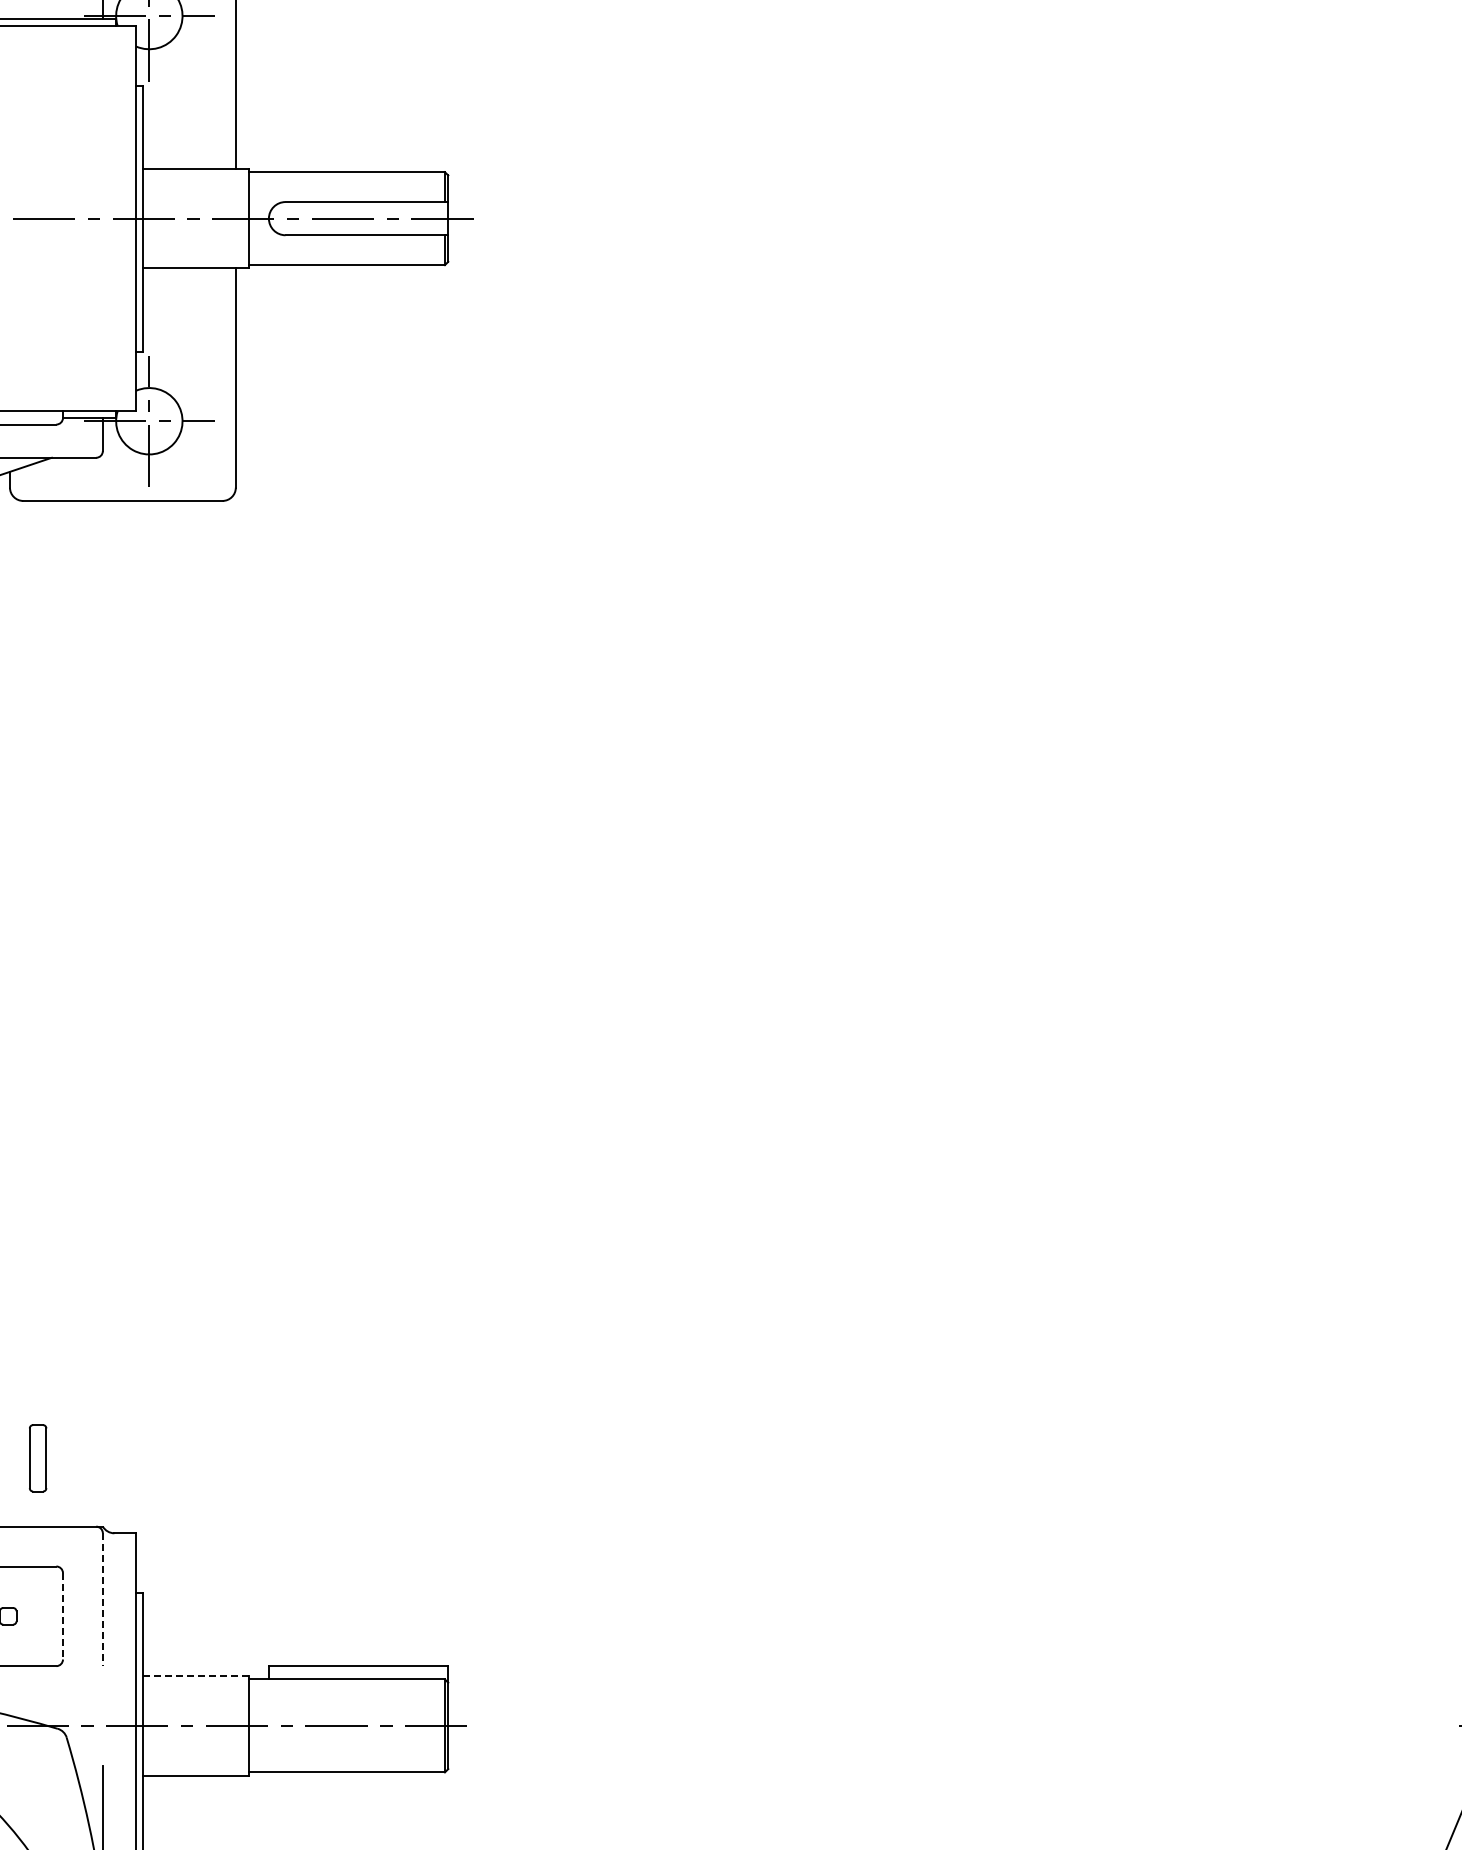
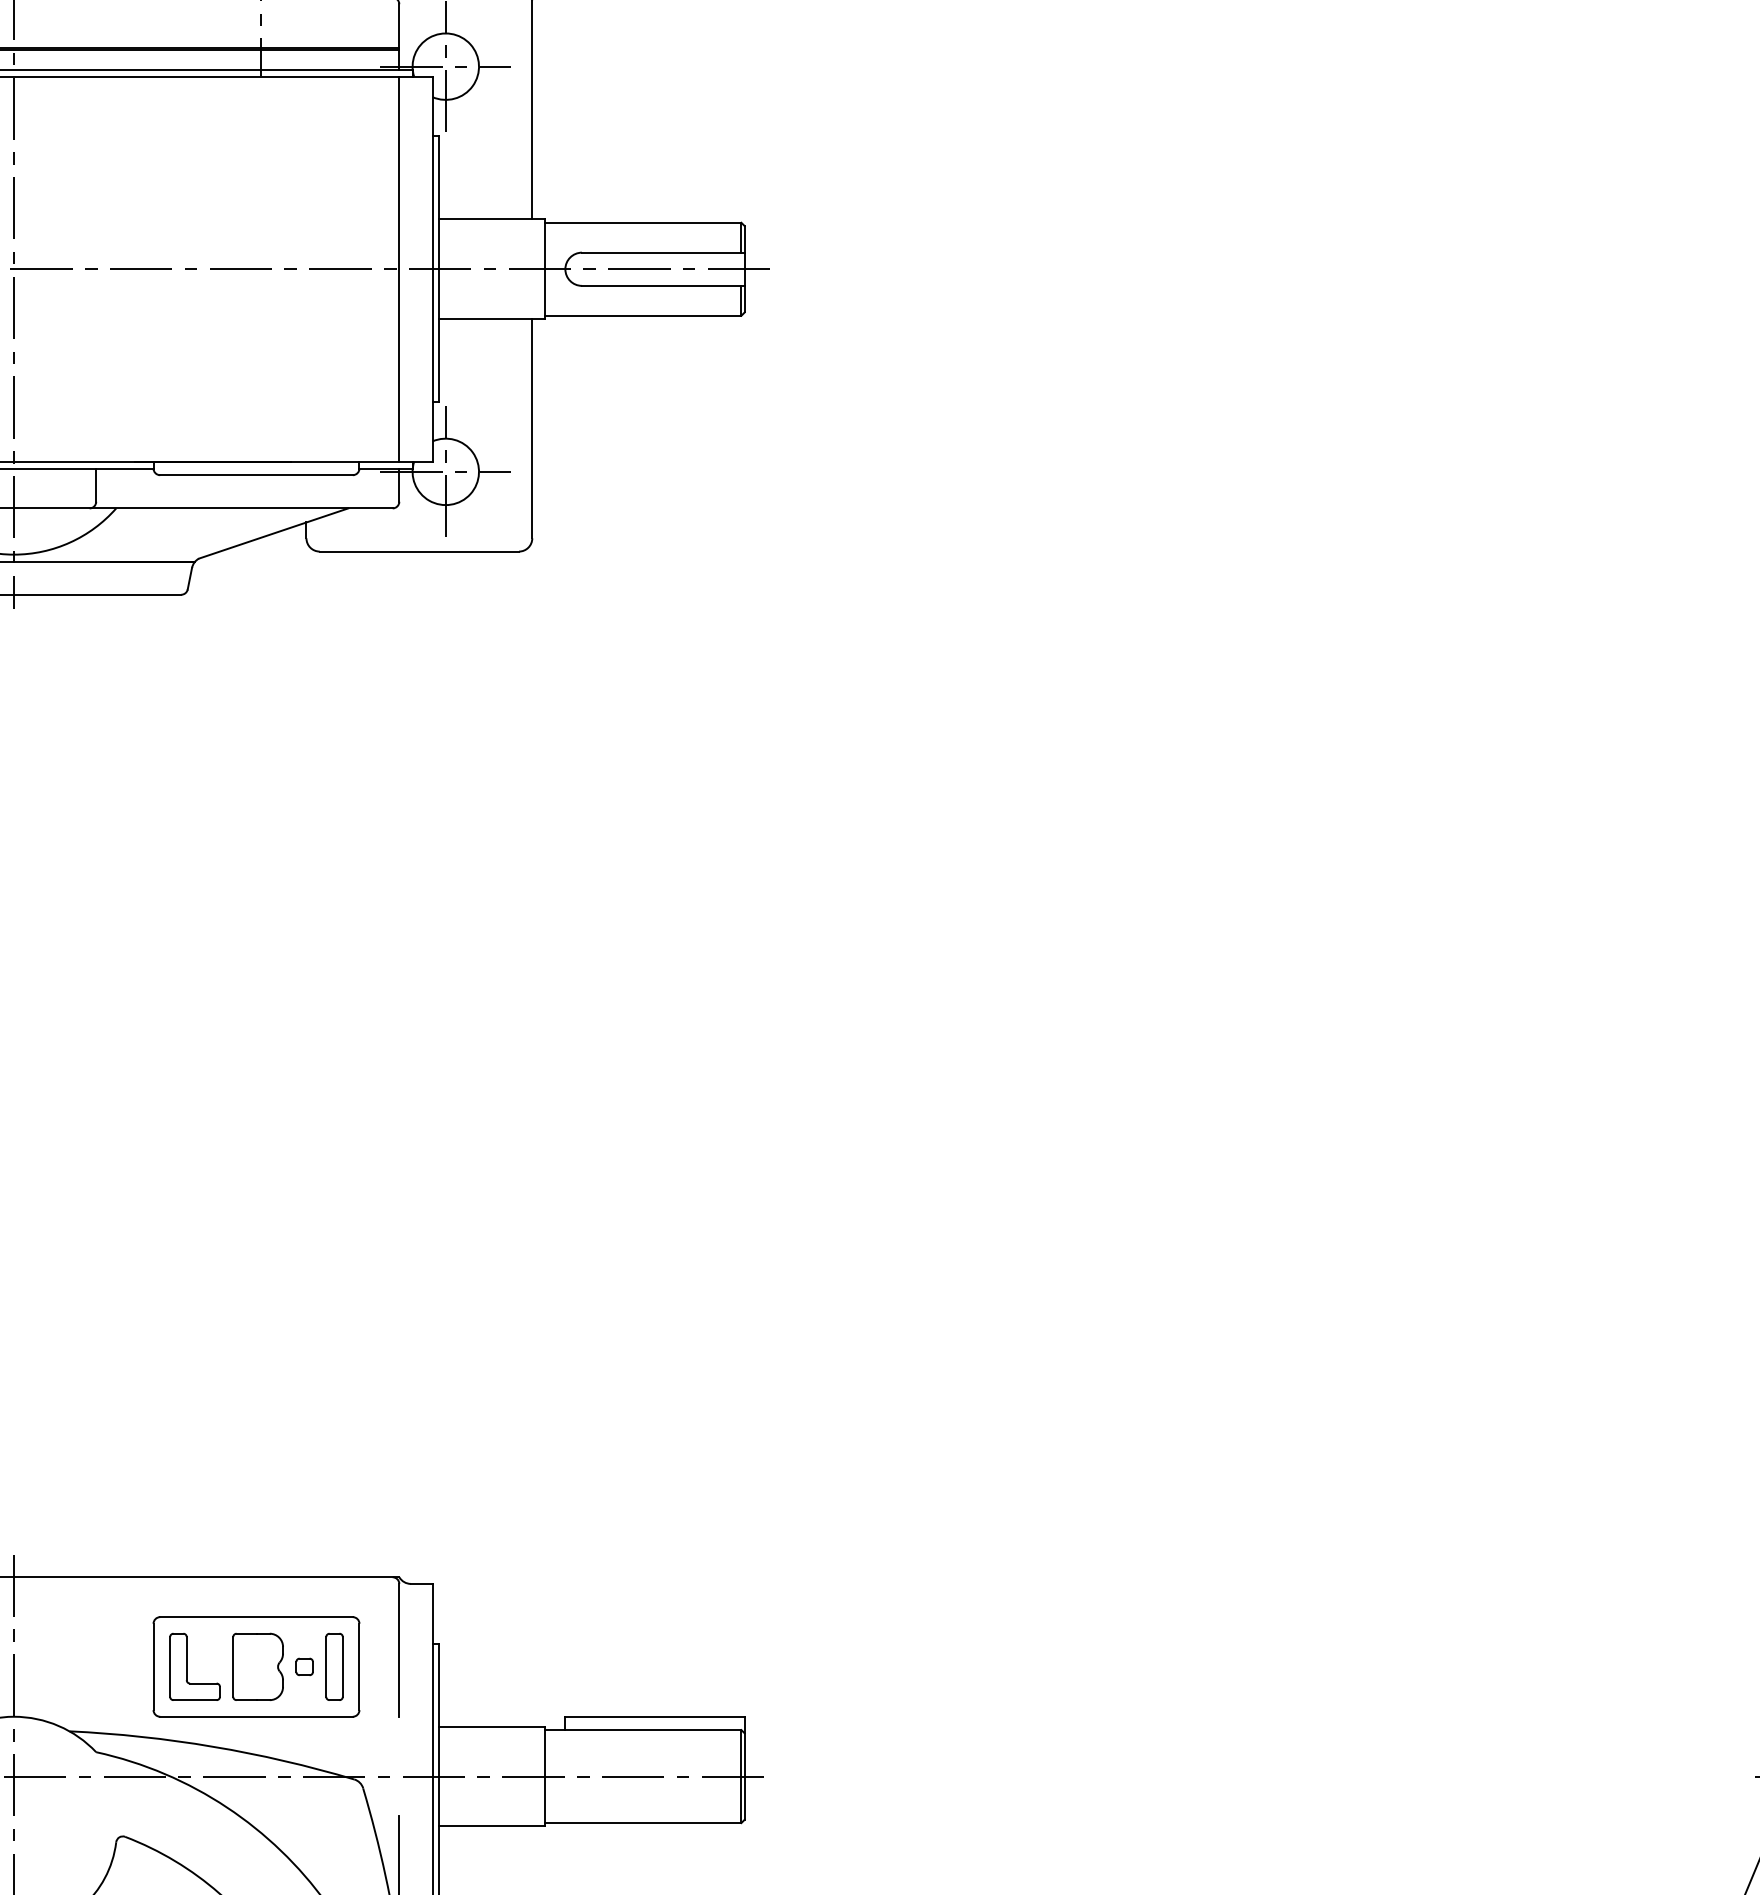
line: (103, 217) -> (399, 268), added
part: (38, 1457) -> (334, 1666), moved
line: (103, 1599) -> (399, 1650), dashed -> solid
line: (63, 1616) -> (359, 1667), dashed -> solid
line: (195, 1675) -> (491, 1726), dashed -> solid

